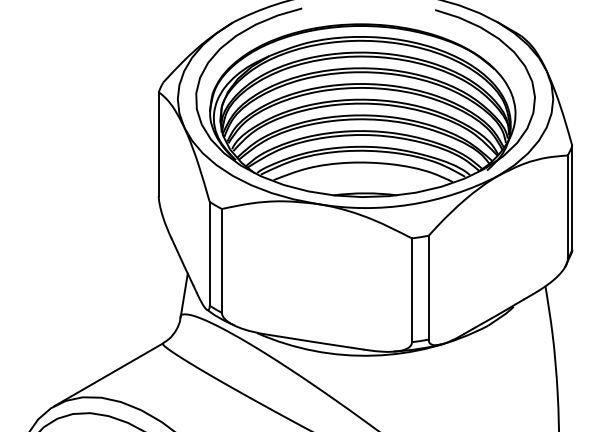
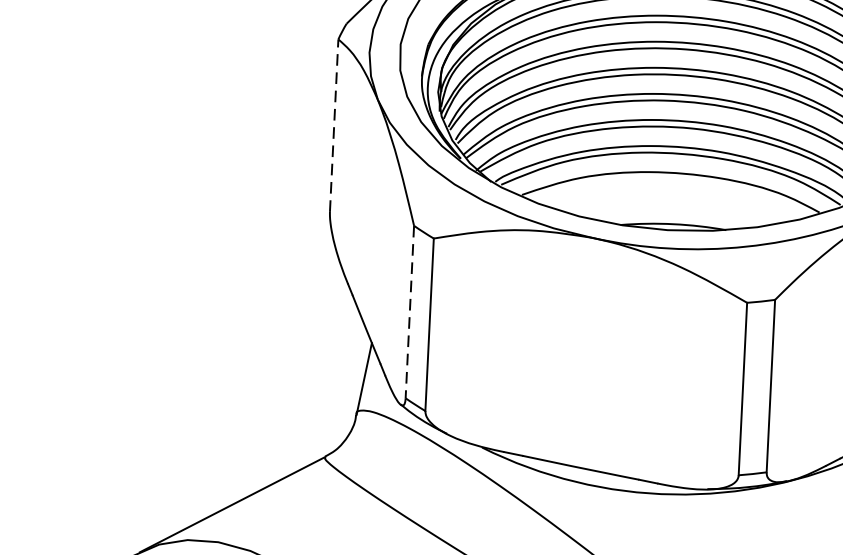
line: (158, 144) -> (333, 126), solid -> dashed
line: (209, 253) -> (409, 311), solid -> dashed

